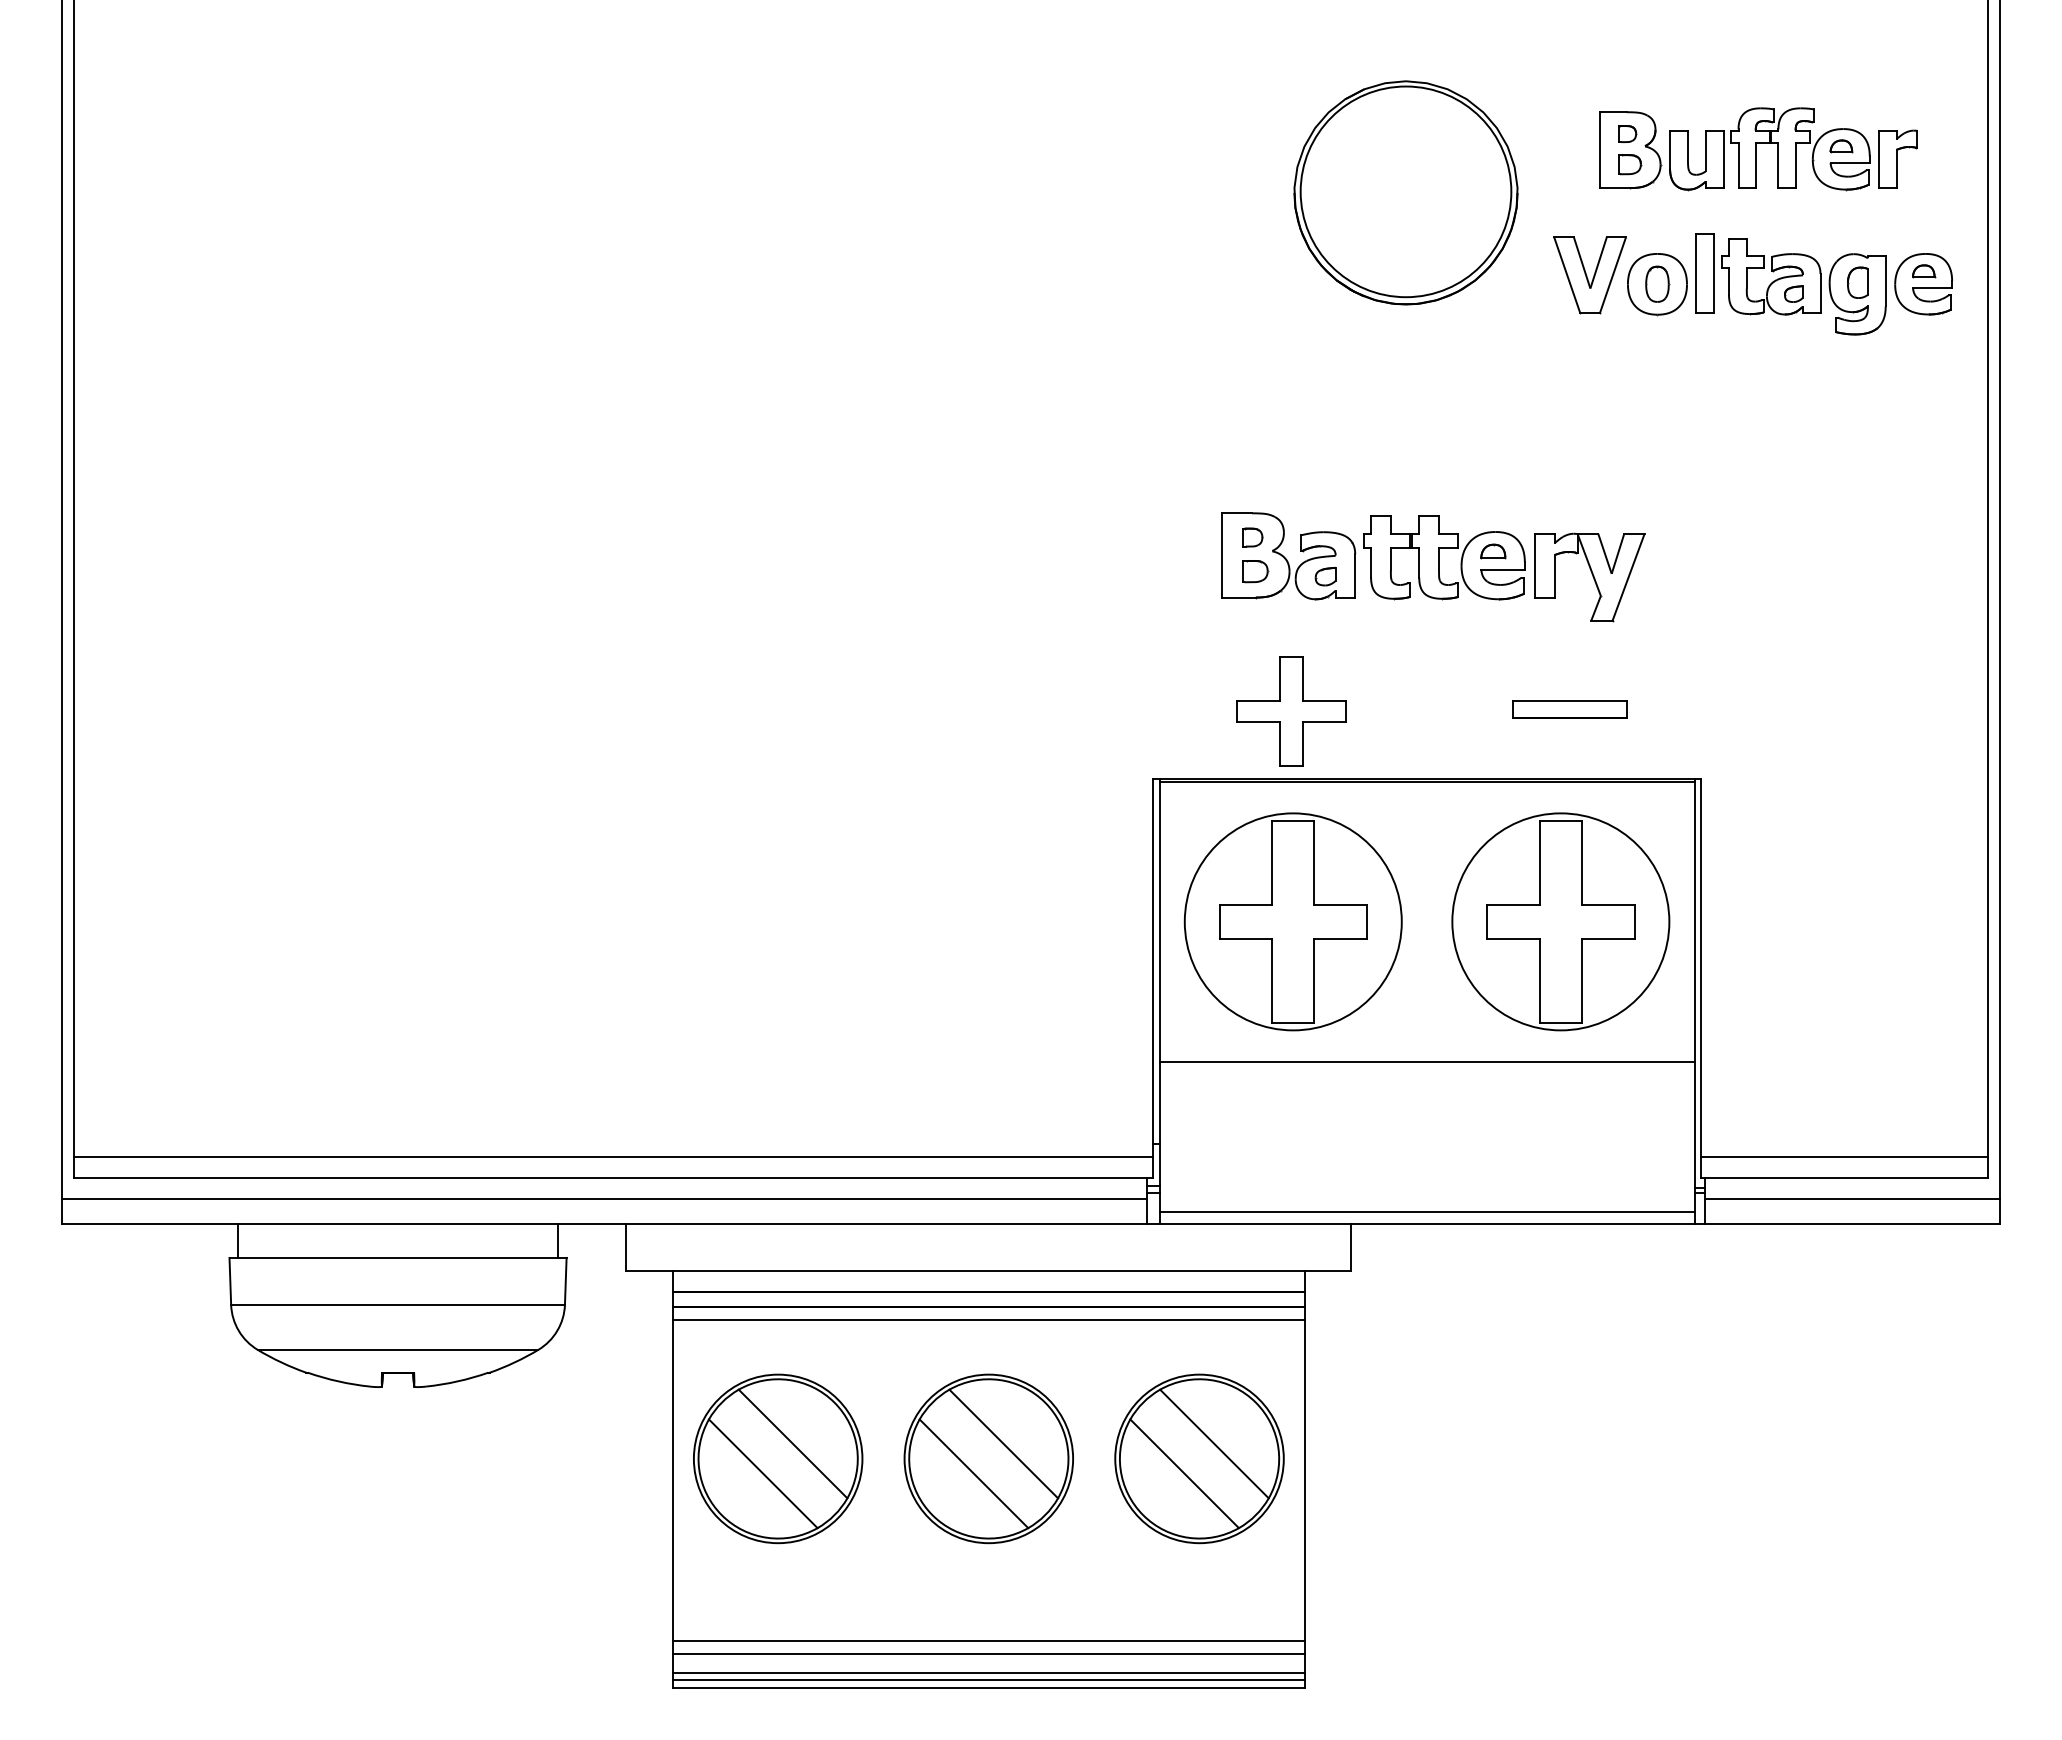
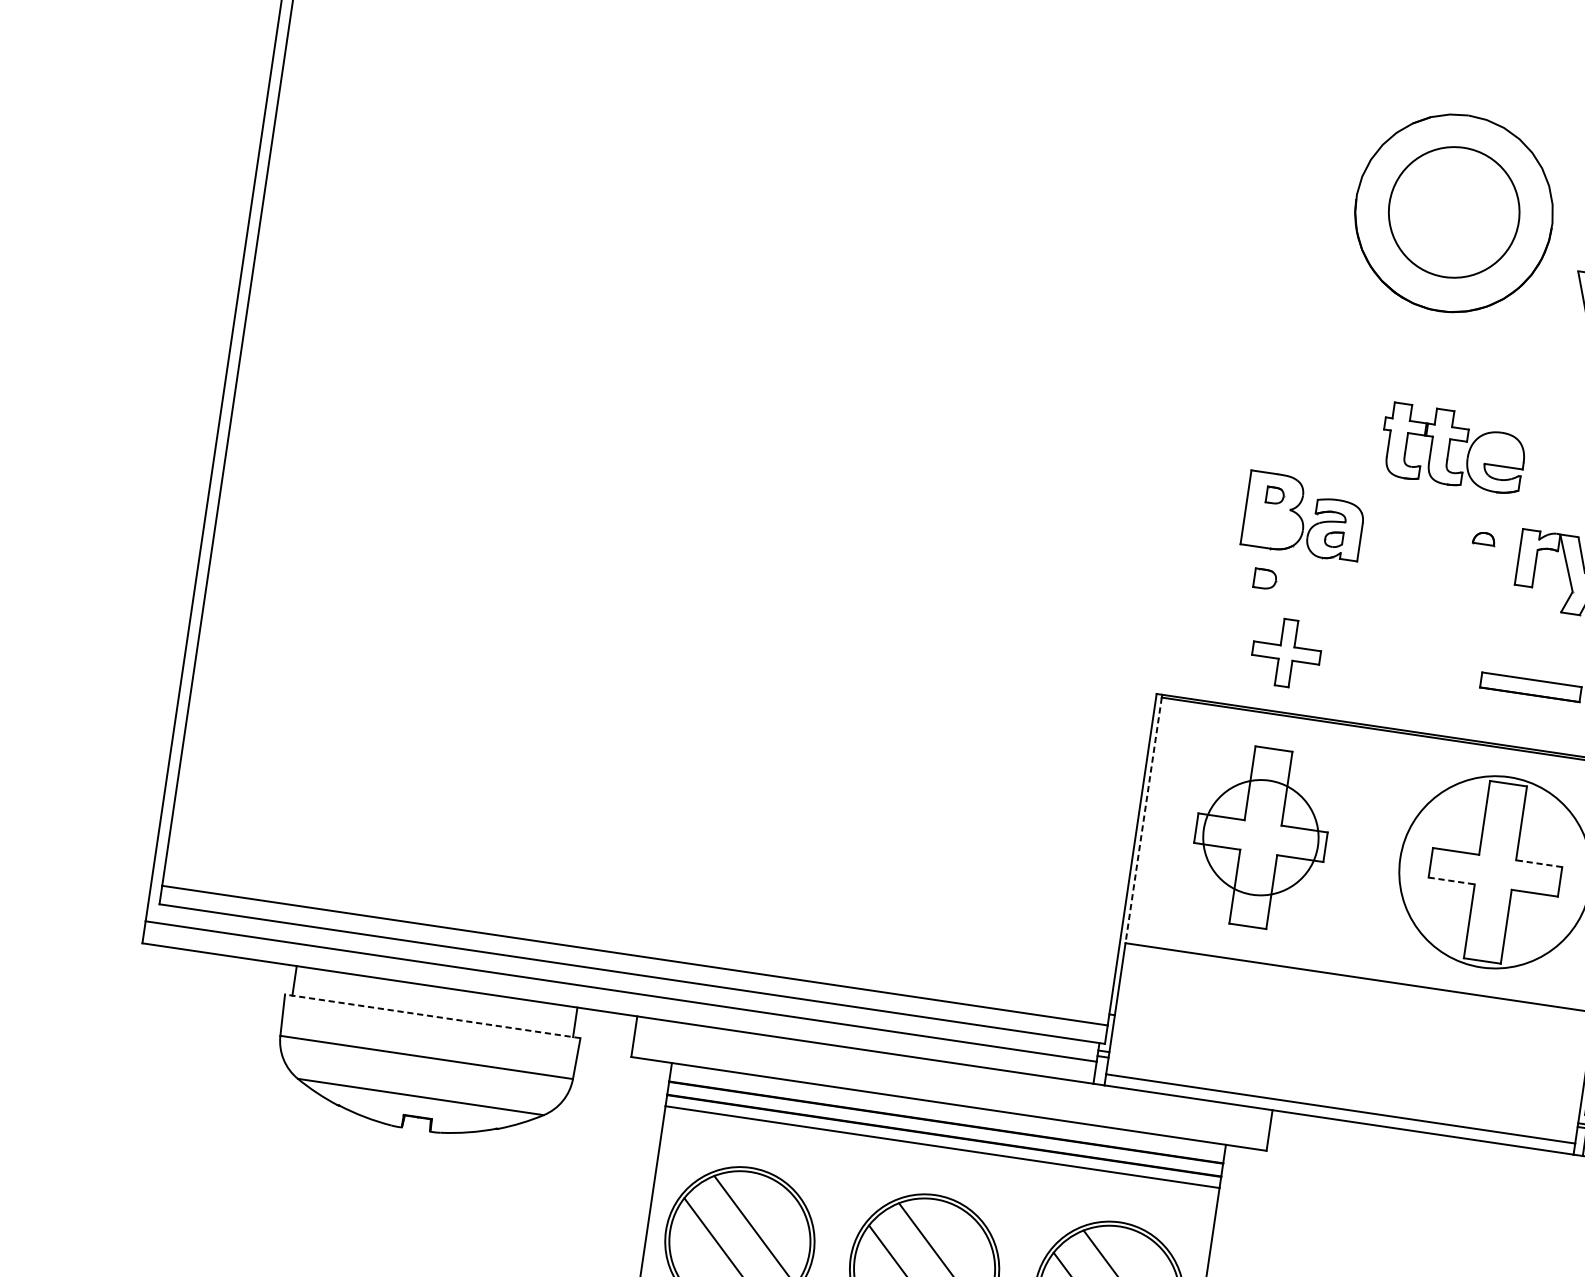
circle: (1405, 191) -> (1453, 212), size x0.7
part: (1444, 557) -> (1453, 448), moved
part: (1255, 571) -> (1265, 579), moved
part: (1291, 711) -> (1286, 653), size x0.7
line: (1607, 905) -> (1538, 864), solid -> dashed
circle: (1292, 921) -> (1260, 837), size x0.6
line: (1159, 922) -> (1143, 820), solid -> dashed
line: (1513, 938) -> (1451, 880), solid -> dashed
line: (398, 1257) -> (433, 1016), solid -> dashed

